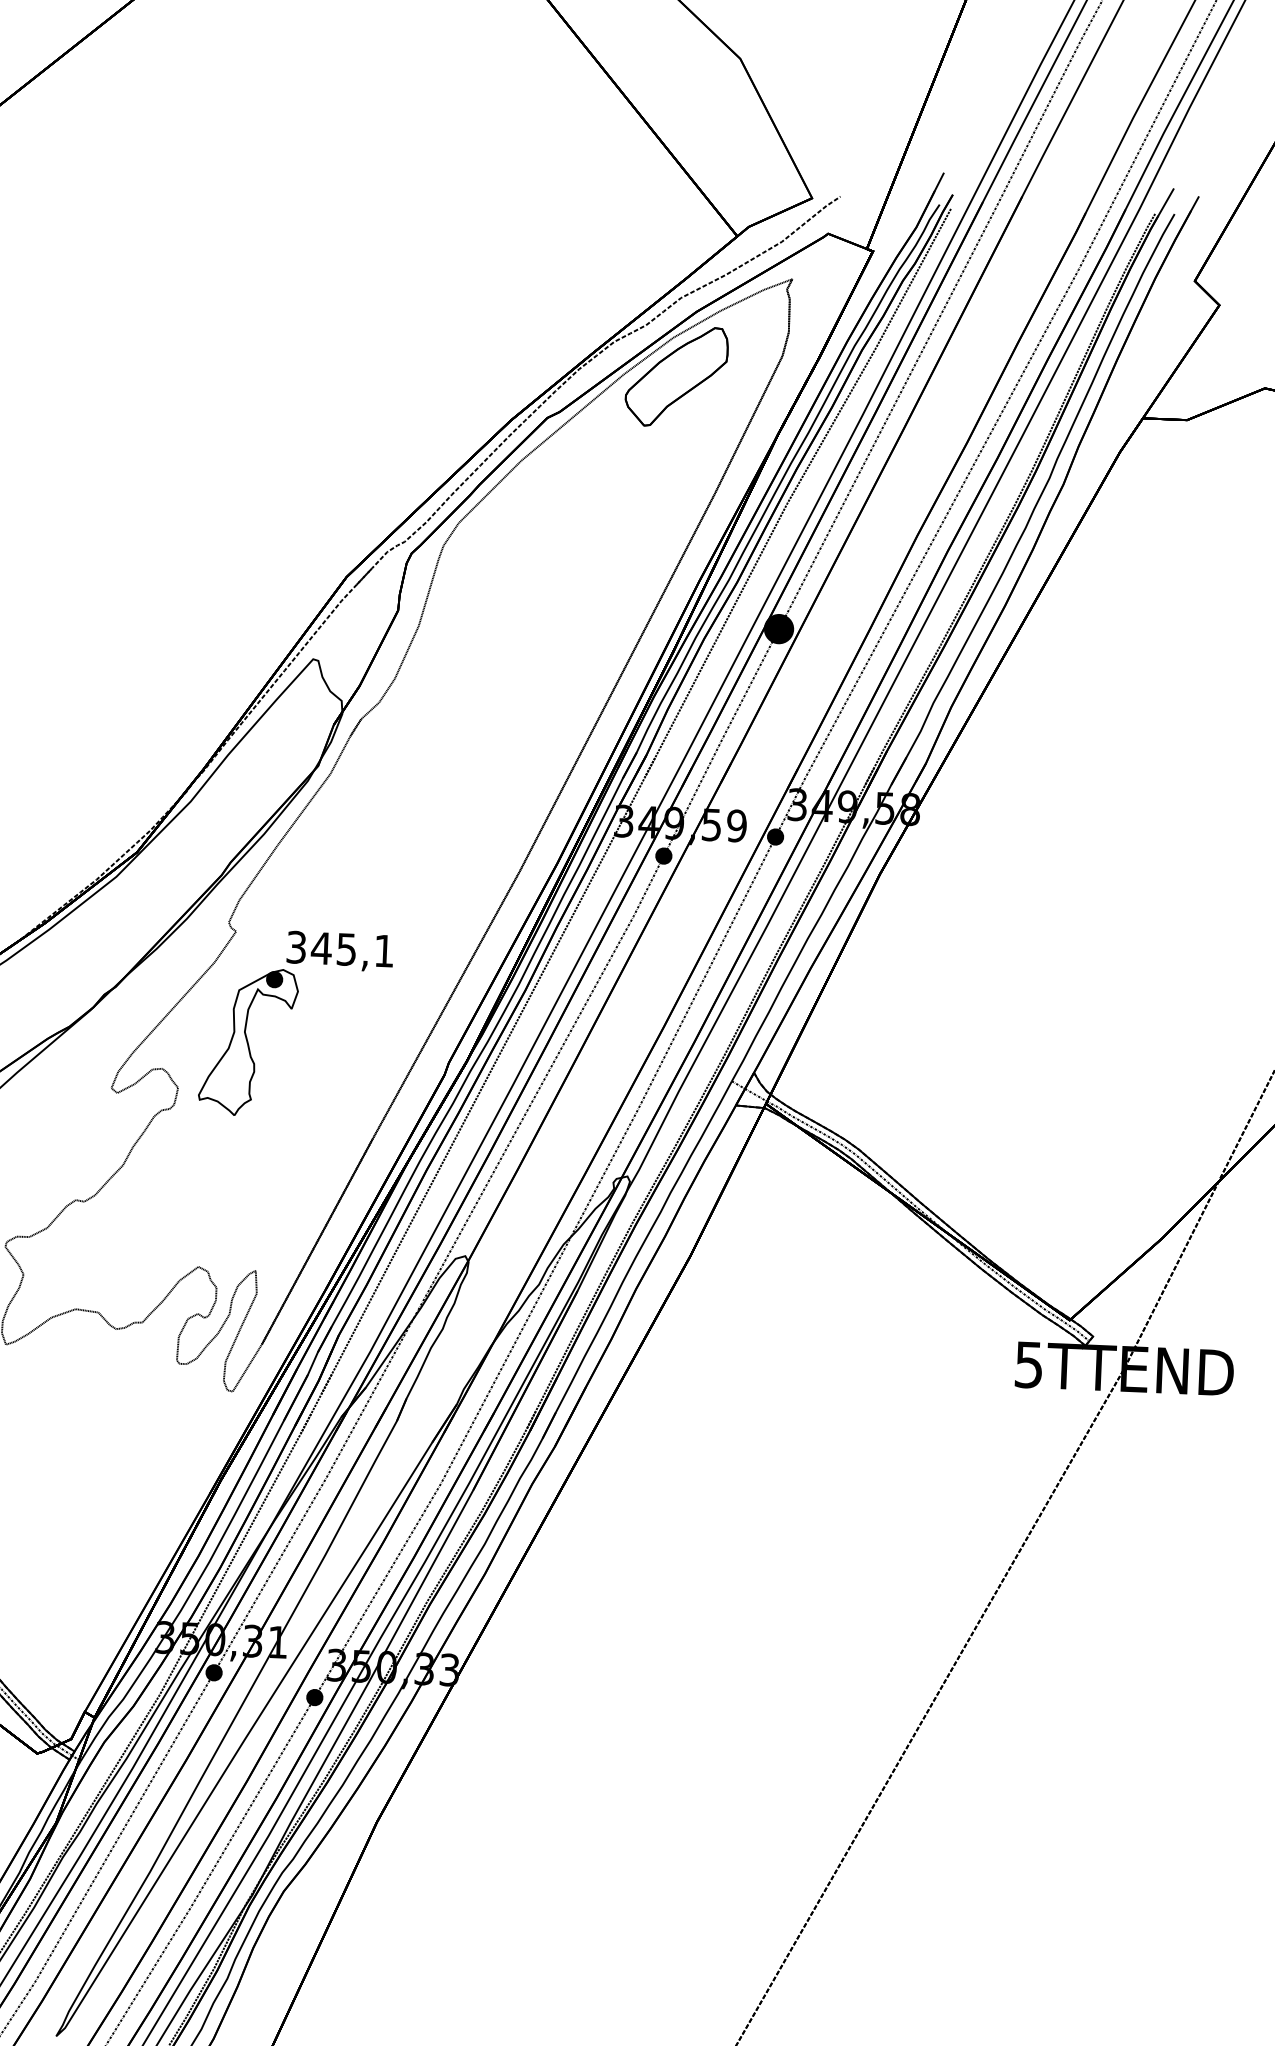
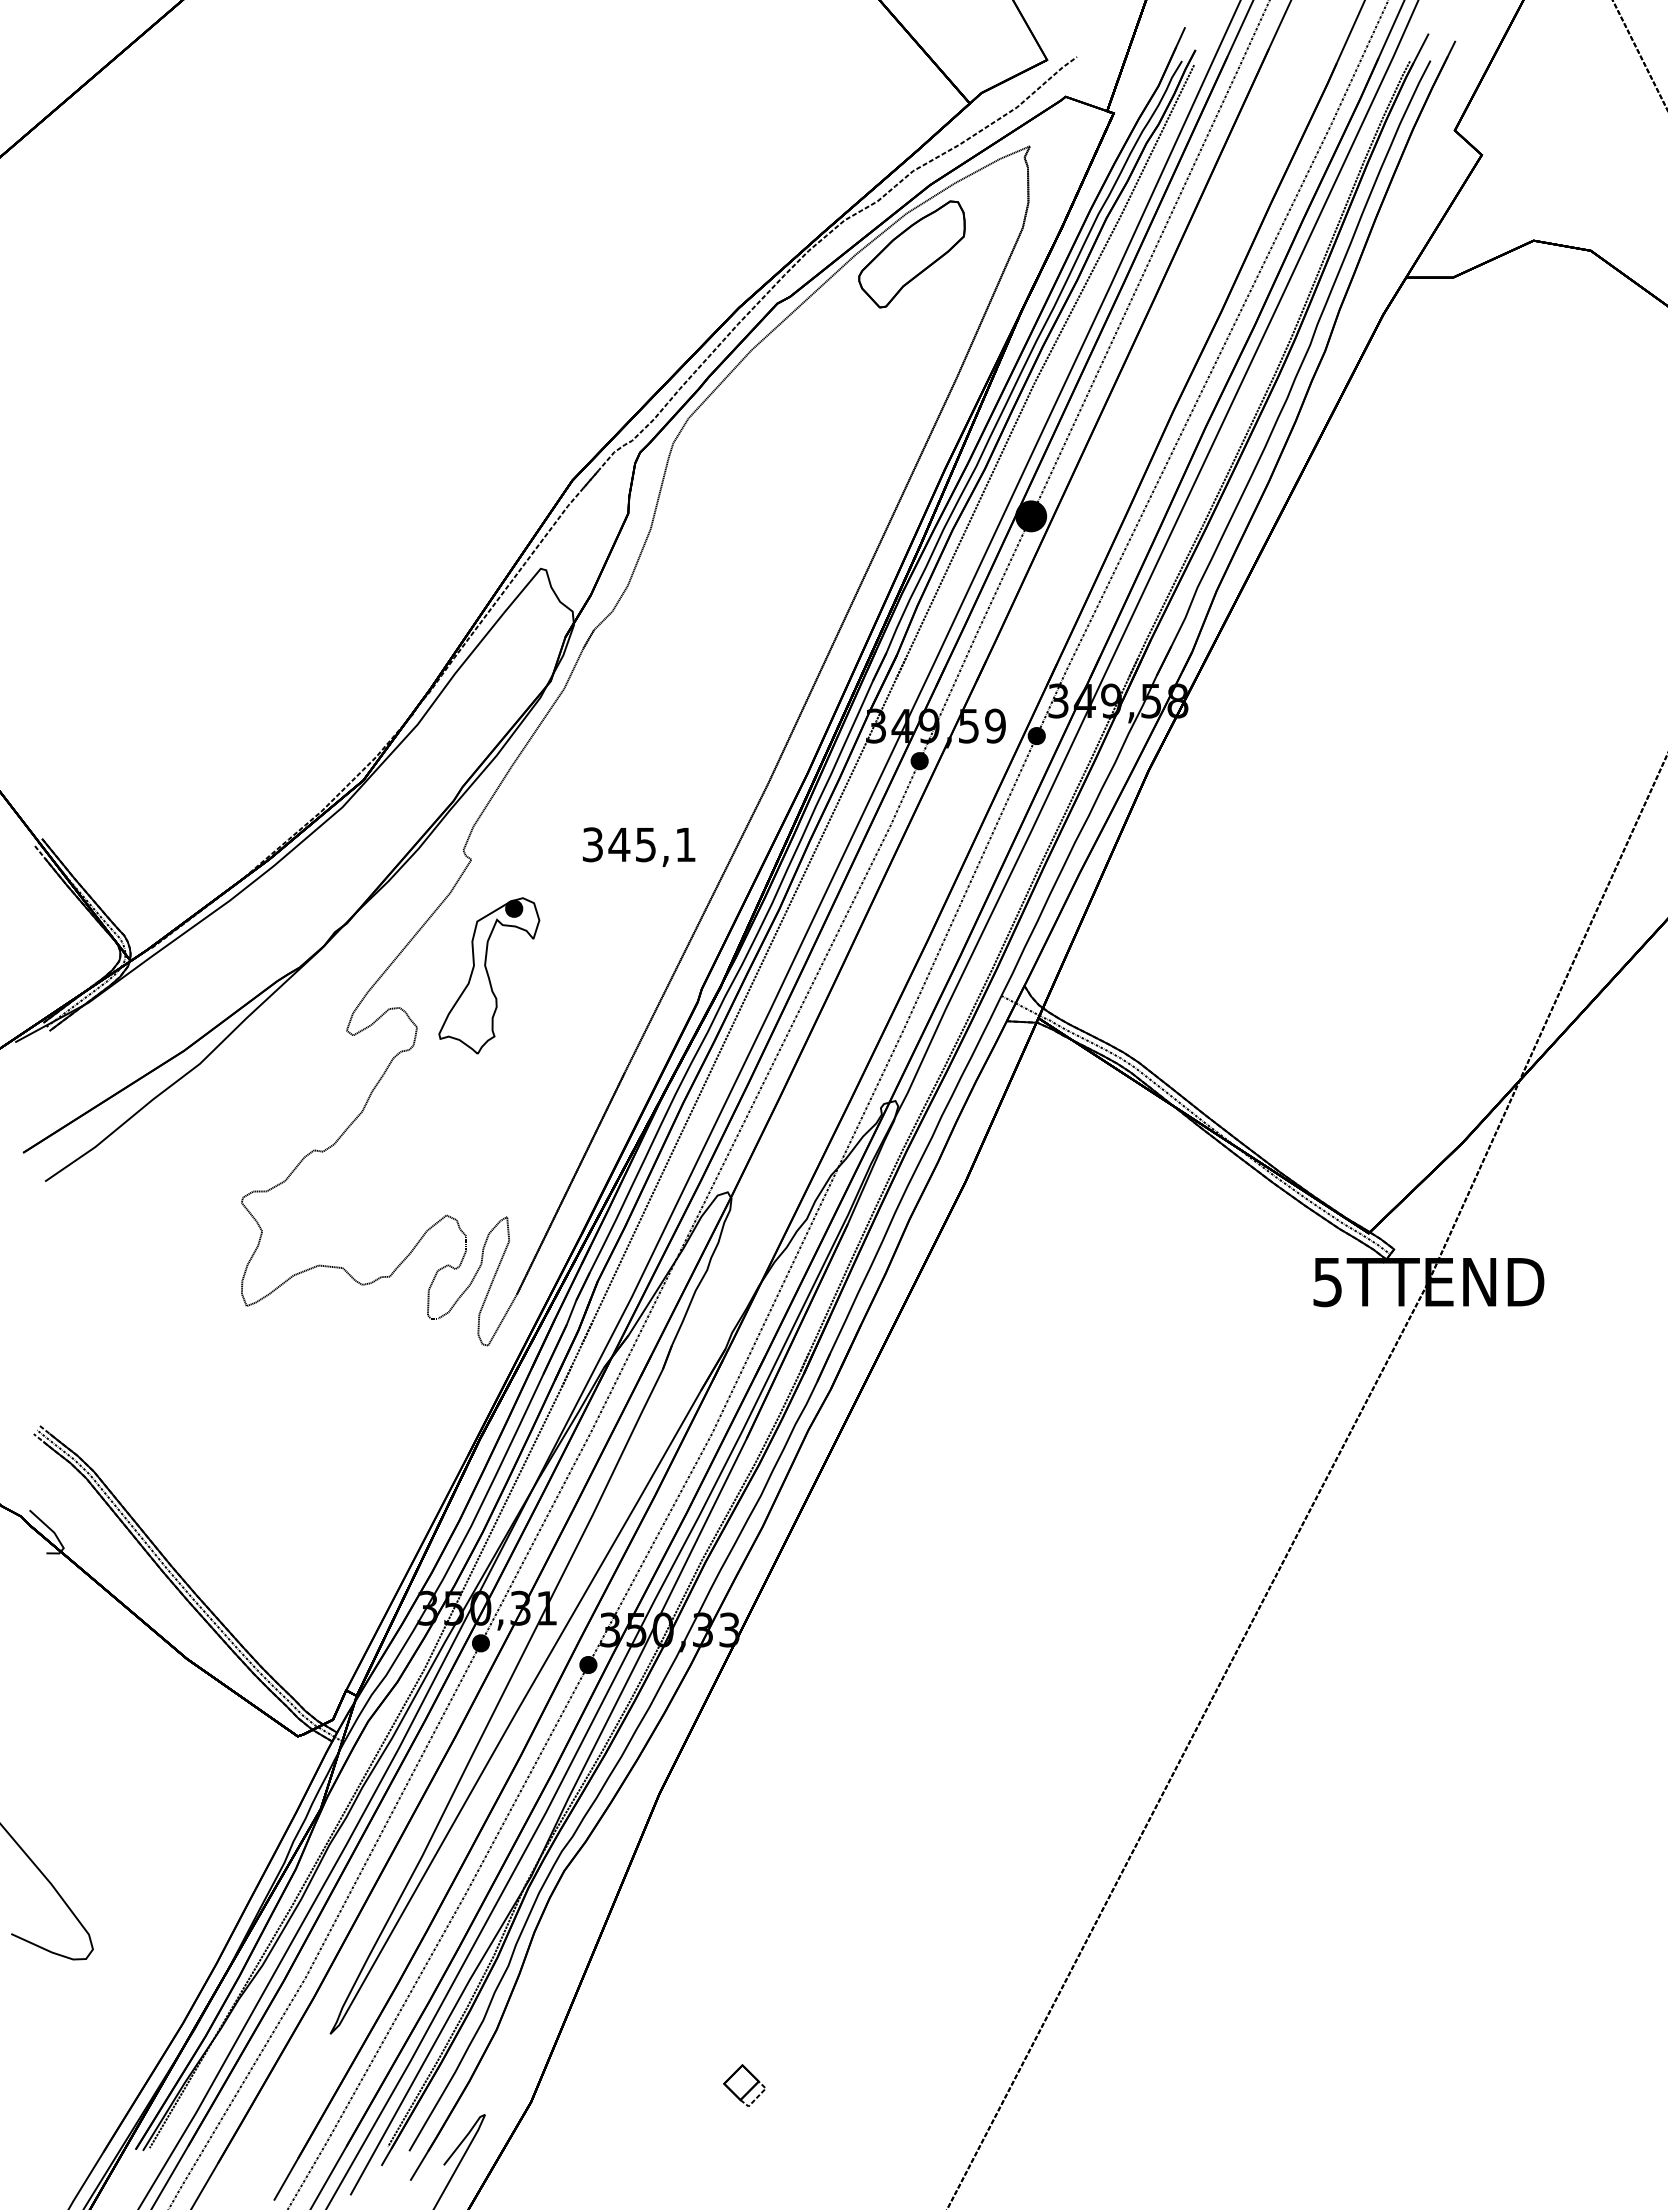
text: (339, 950) -> (638, 846), moved

